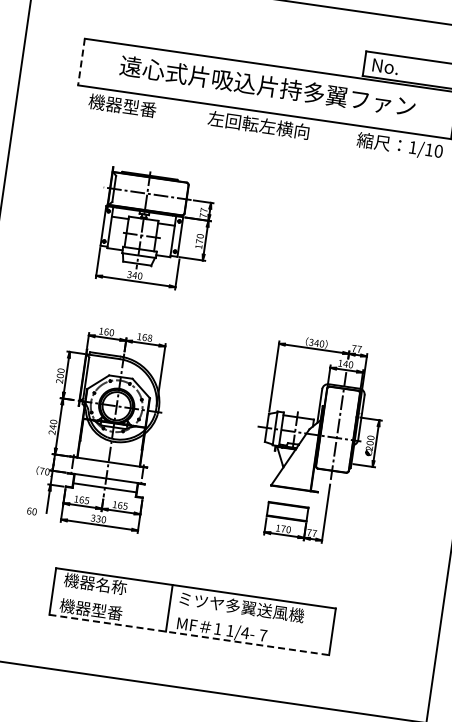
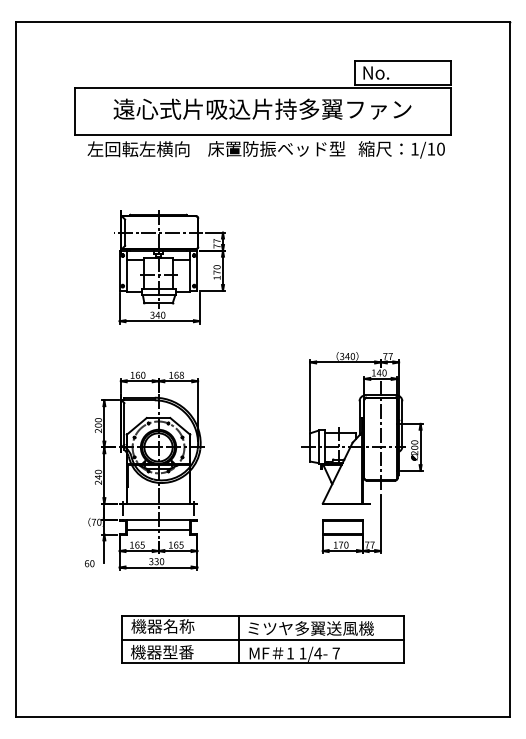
line: (81, 61) -> (74, 111), dashed -> solid
text: (139, 108) -> (138, 149), 機器型番 -> 左回転左横向
text: (276, 127) -> (276, 148), 左回転左横向 -> 床置防振ベッド型
line: (192, 611) -> (262, 639), added
line: (189, 635) -> (263, 663), dashed -> solid

